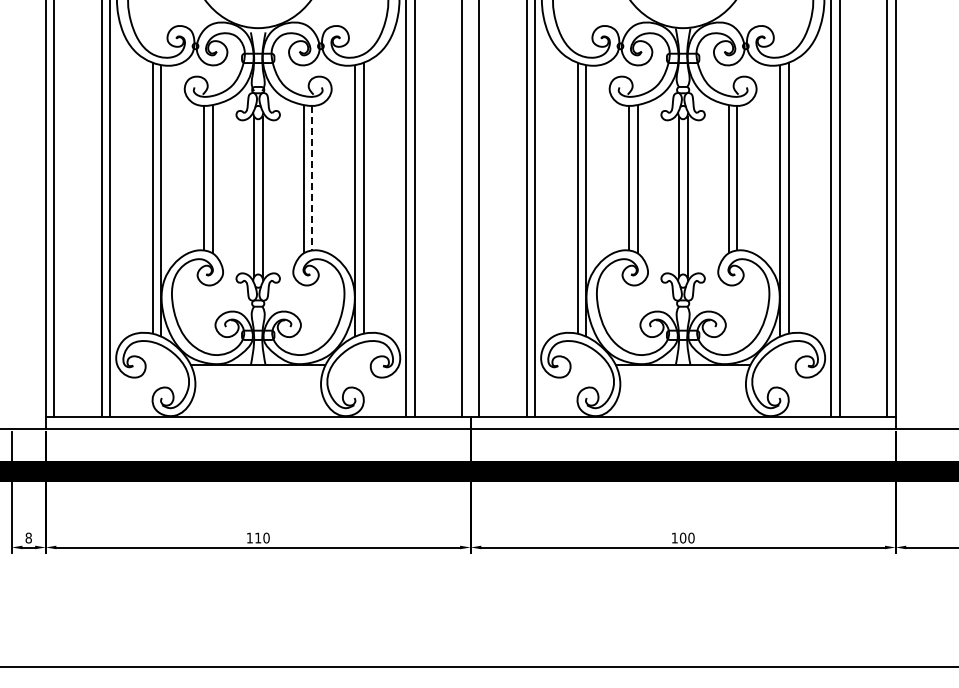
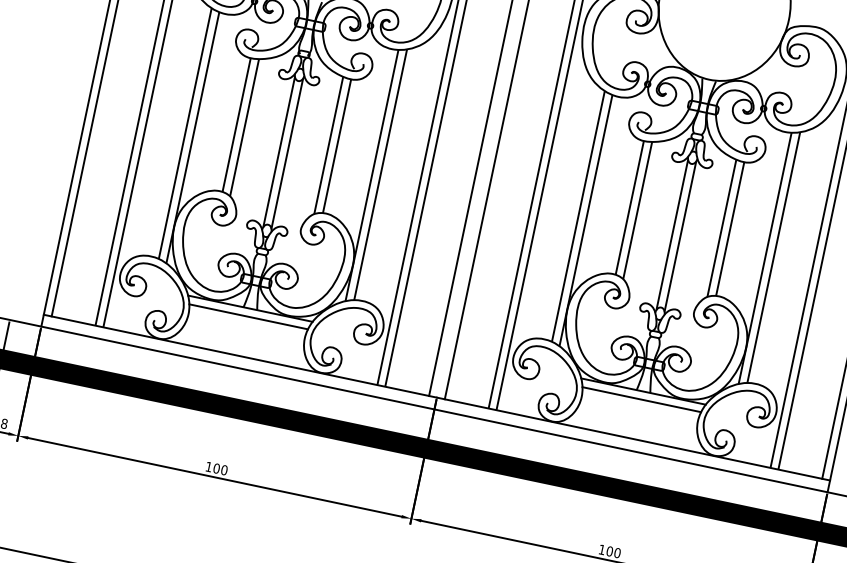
line: (312, 178) -> (337, 146), dashed -> solid
line: (258, 374) -> (248, 317), added
line: (683, 374) -> (642, 400), added
text: (258, 537) -> (217, 468), 110 -> 100

